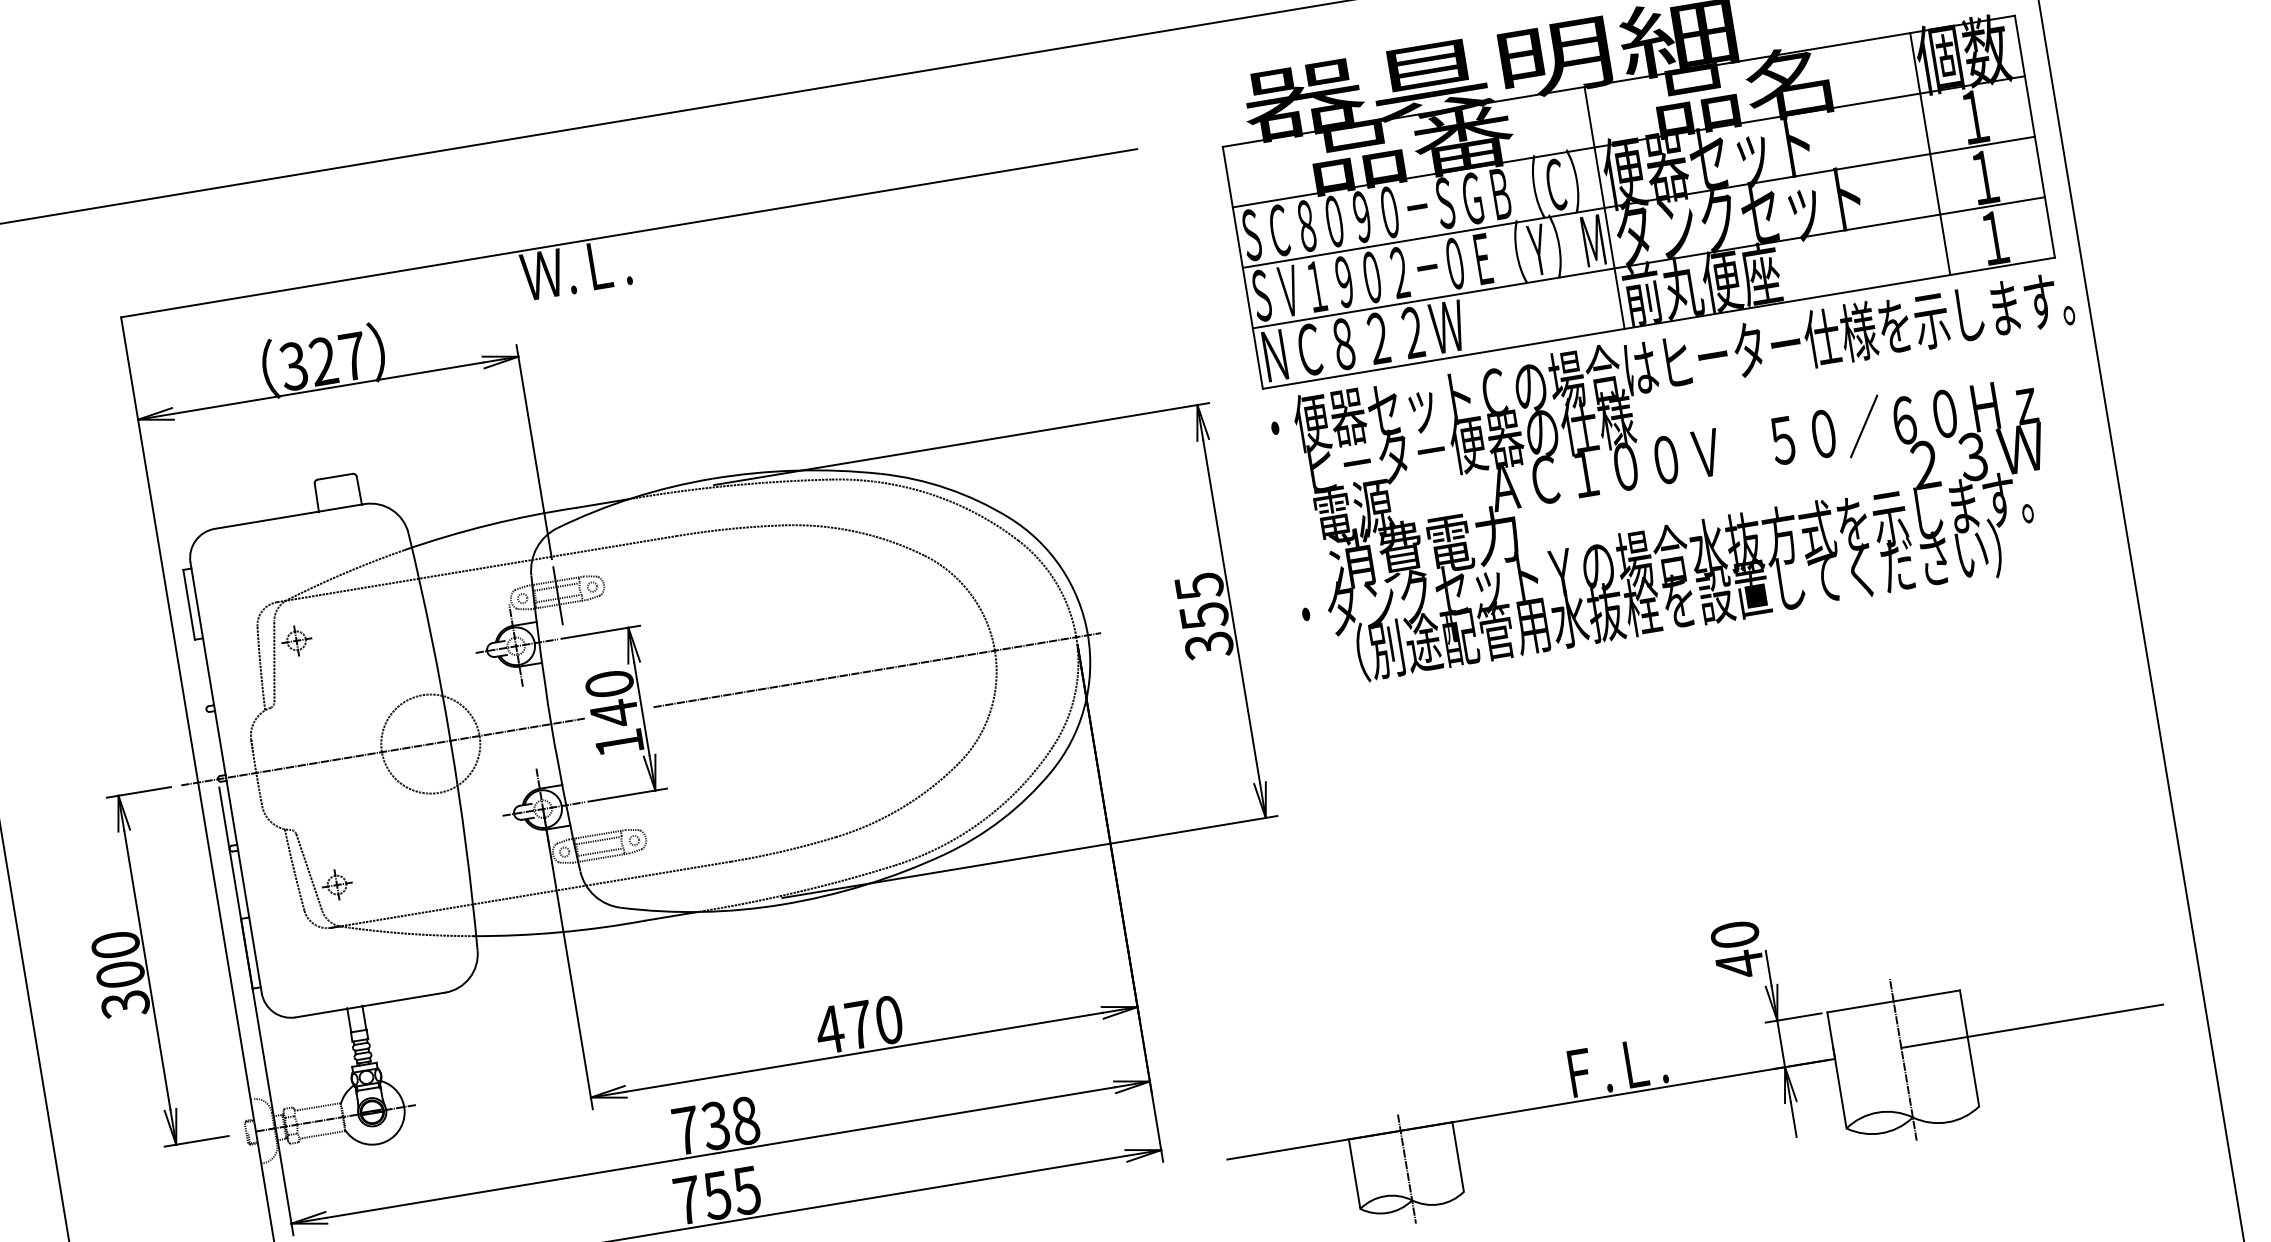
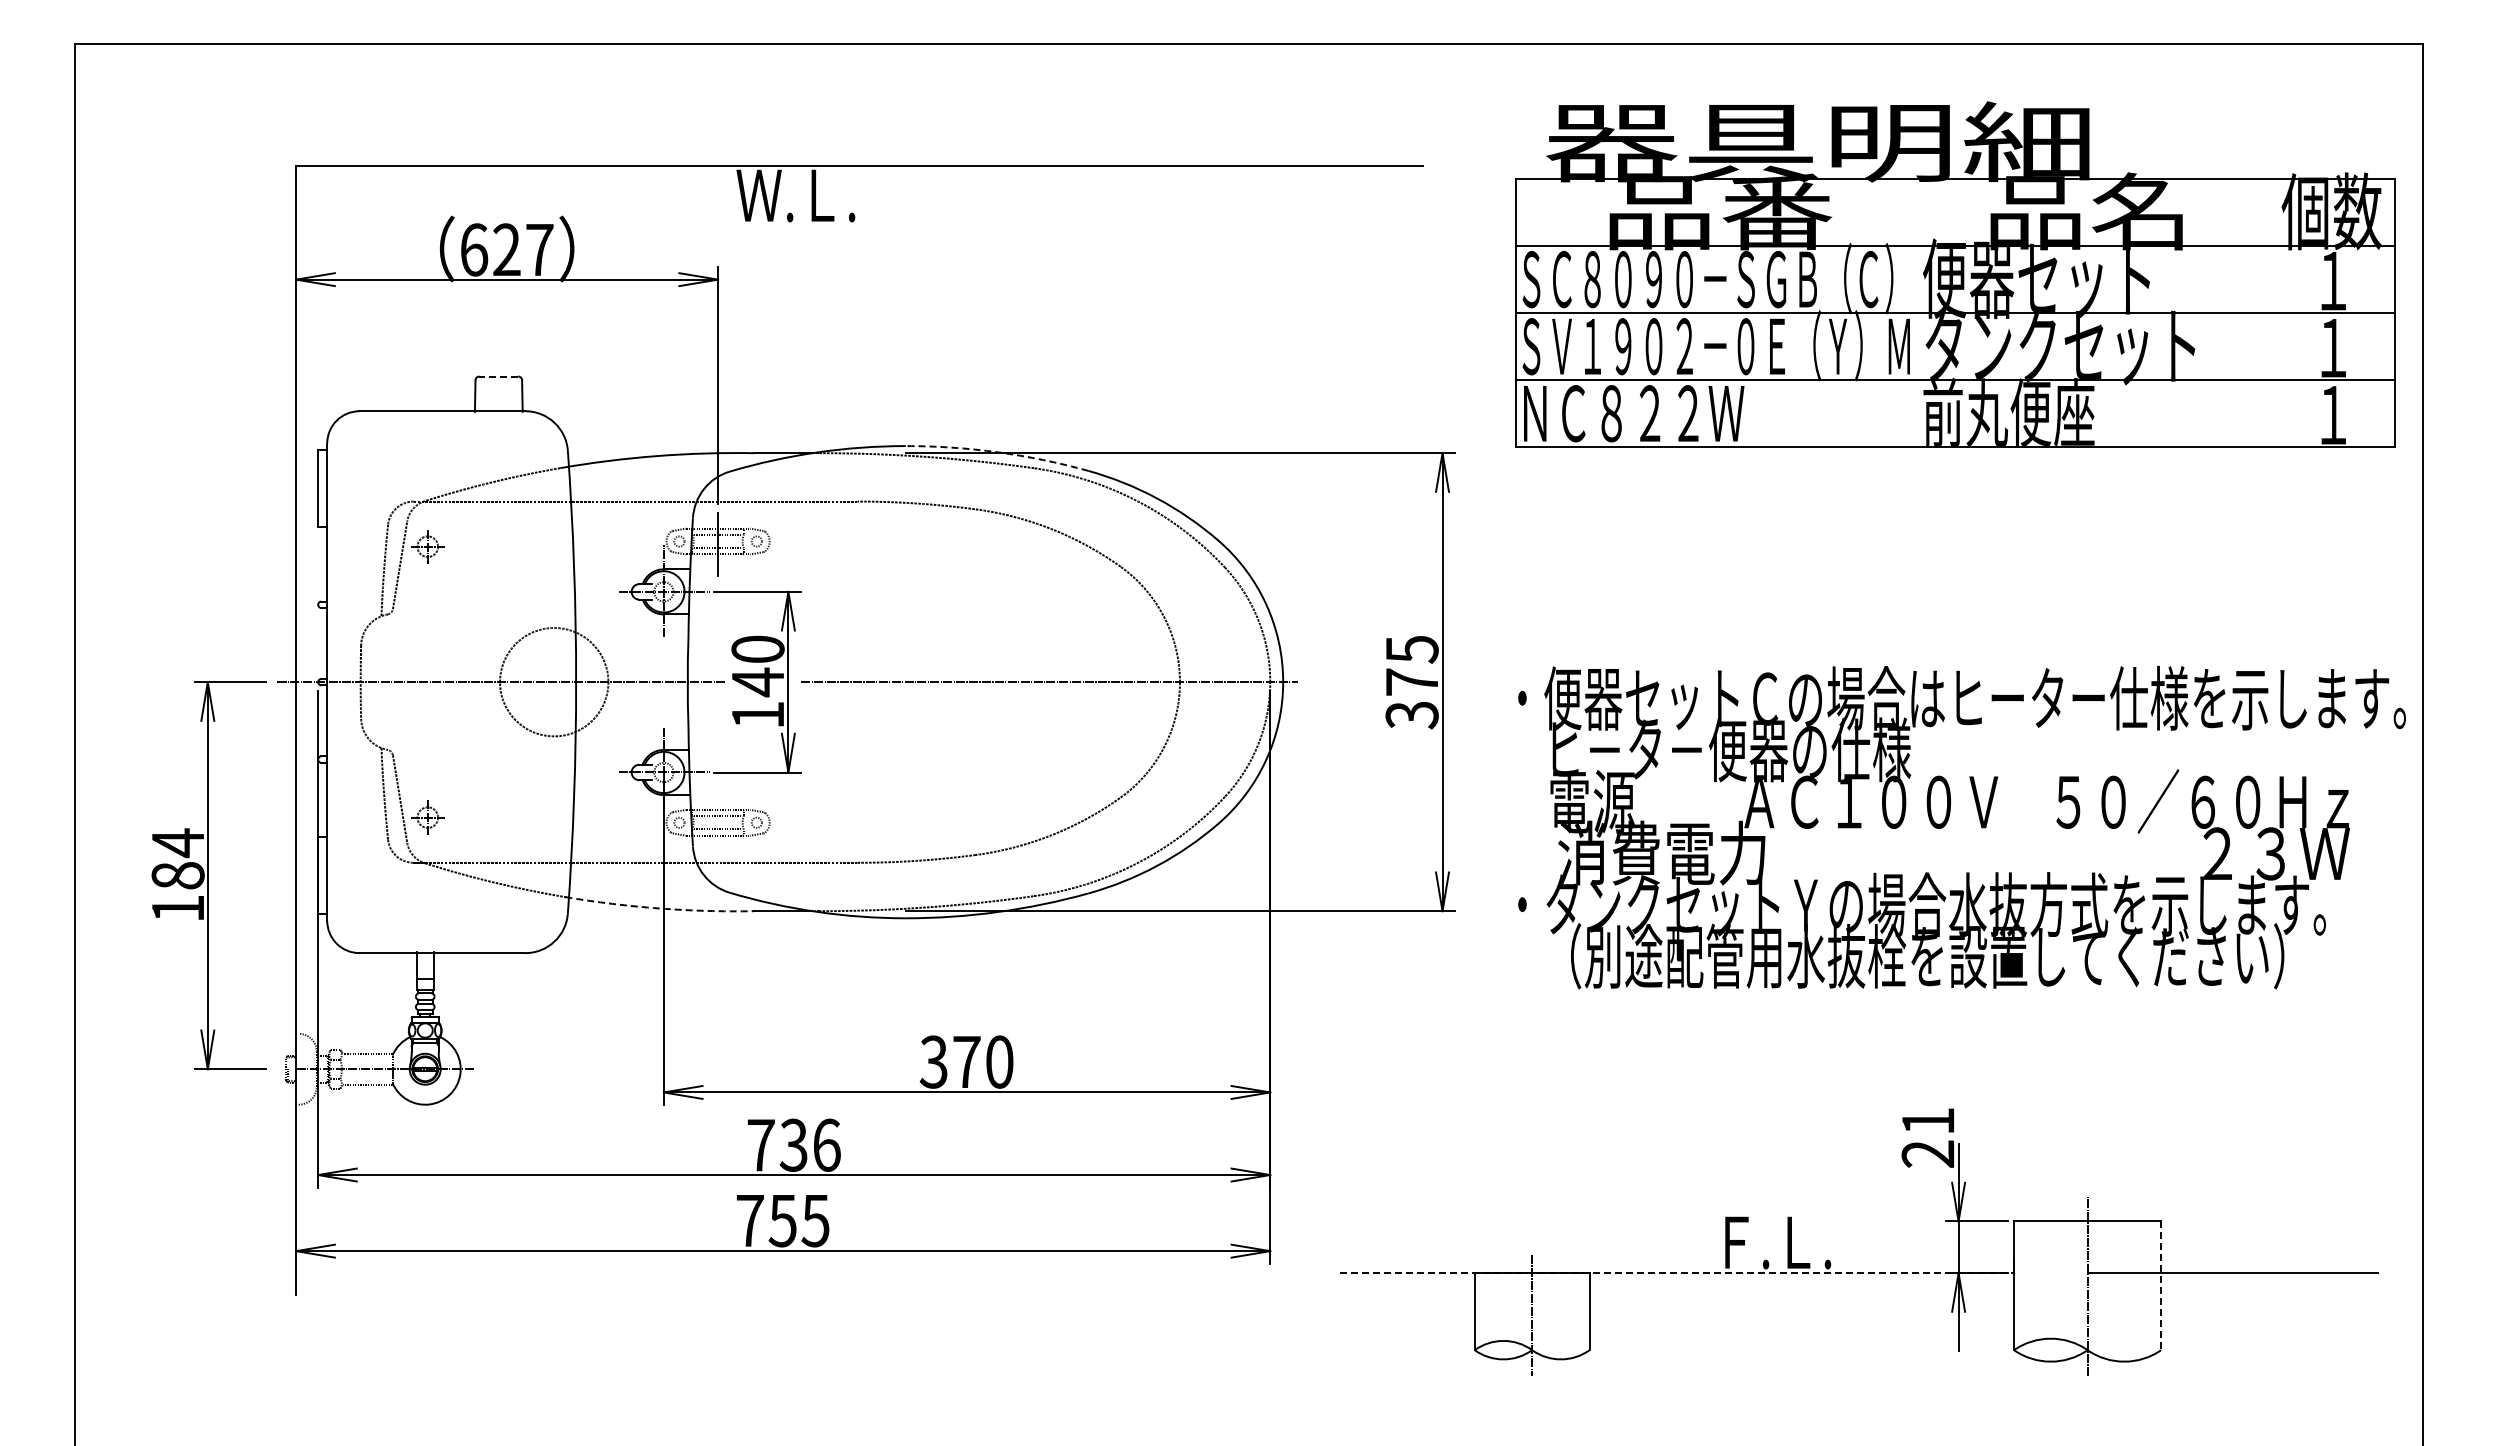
line: (1930, 154) -> (2278, 313), removed
line: (1604, 208) -> (1917, 313), removed
text: (293, 366) -> (473, 249), 327 -> 627
arc: (796, 470) -> (997, 452), solid -> dashed
line: (334, 476) -> (498, 376), solid -> dashed
text: (1690, 479) -> (1961, 827), moved
text: (1204, 616) -> (1412, 682), 355 -> 375
arc: (559, 932) -> (659, 908), solid -> dashed
text: (1736, 950) -> (1927, 1138), 40 -> 21
text: (120, 974) -> (177, 875), 300 -> 184
text: (829, 1029) -> (933, 1061), 470 -> 370
line: (1969, 1049) -> (2161, 1286), solid -> dashed
line: (1531, 1109) -> (1677, 1273), solid -> dashed
text: (745, 1120) -> (826, 1144), 738 -> 736

